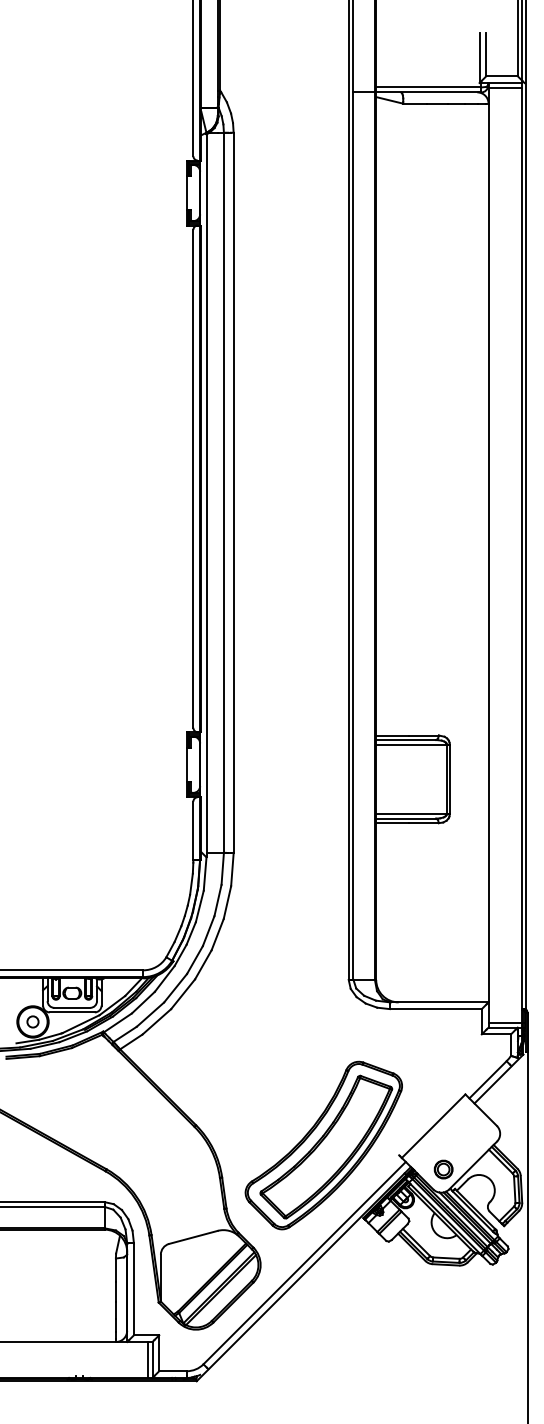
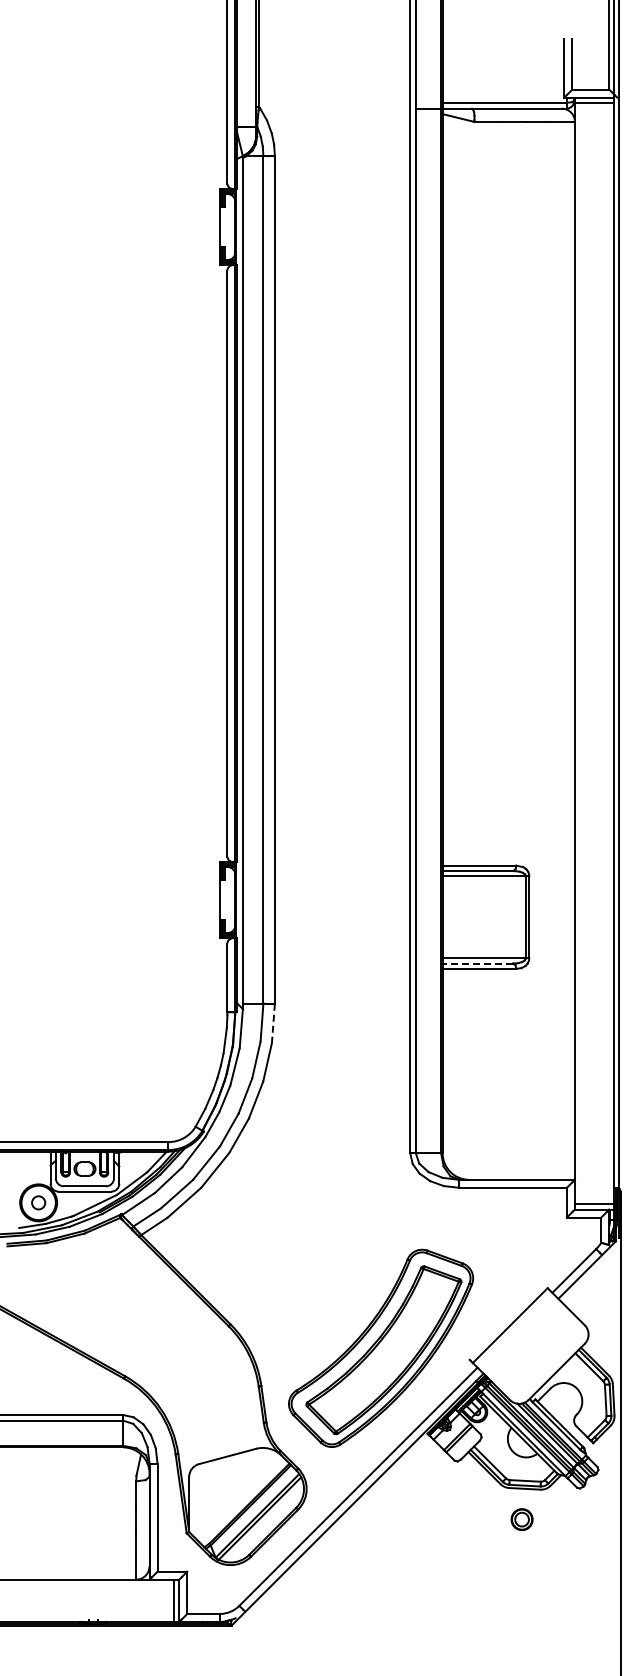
line: (405, 818) -> (477, 963), solid -> dashed
line: (232, 869) -> (273, 1023), solid -> dashed
part: (443, 1169) -> (521, 1519), moved

